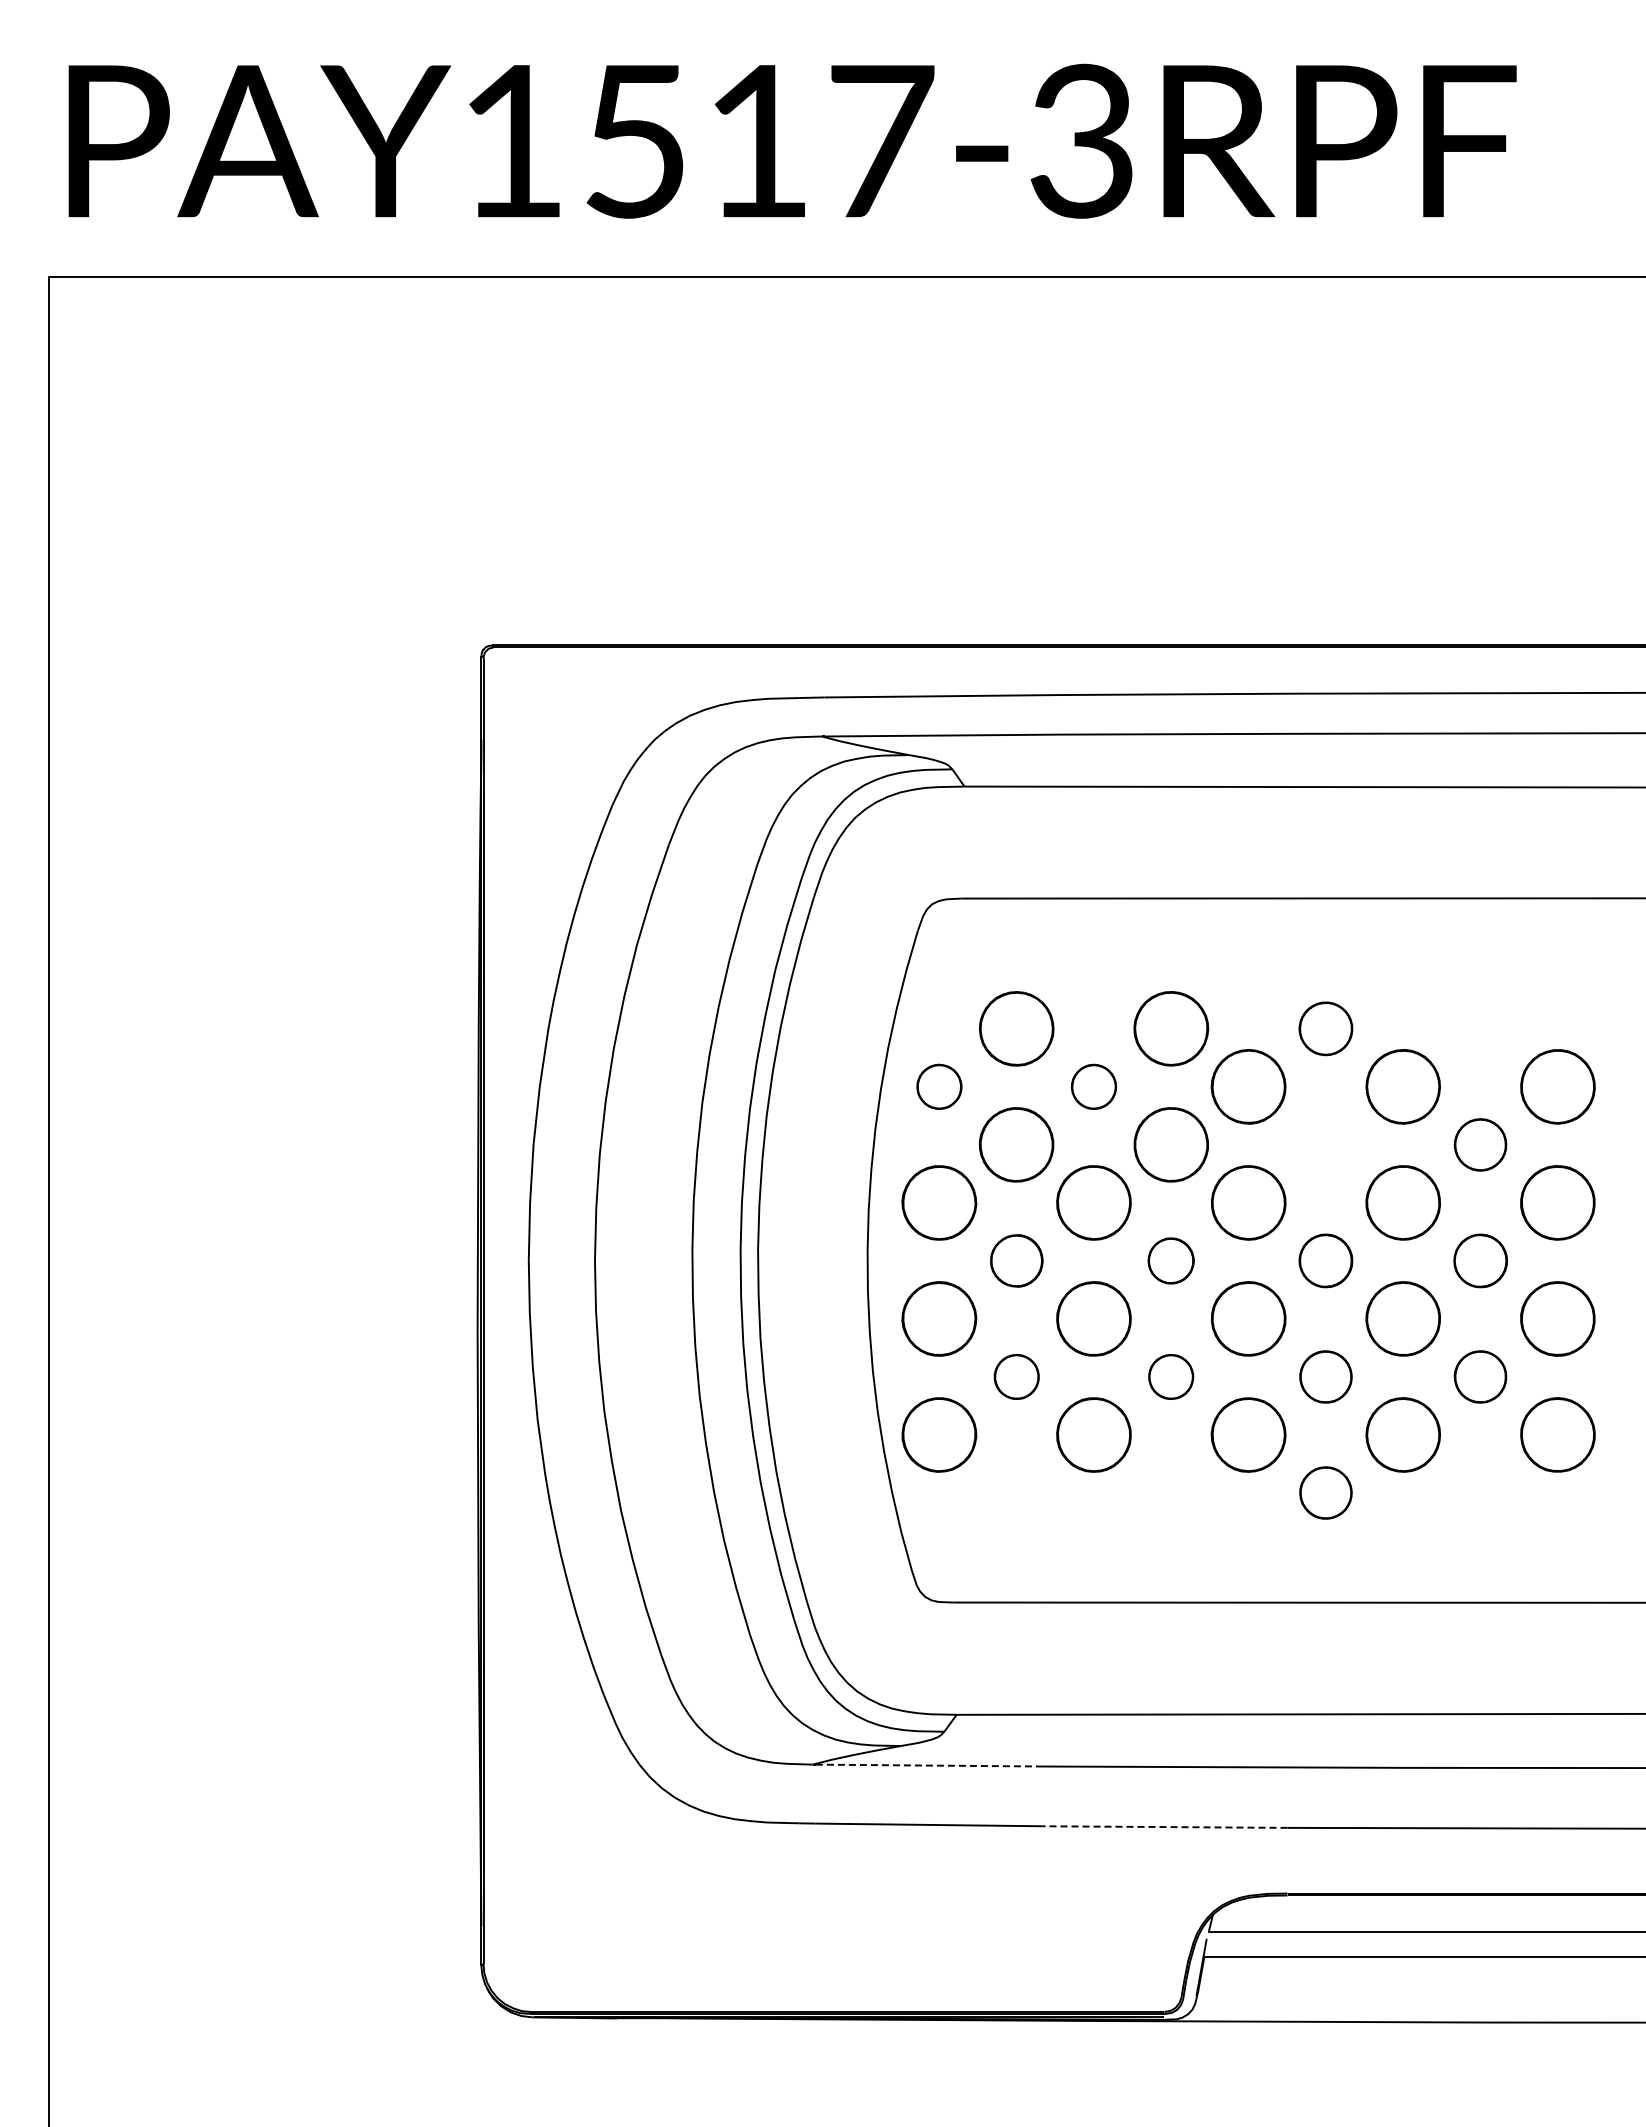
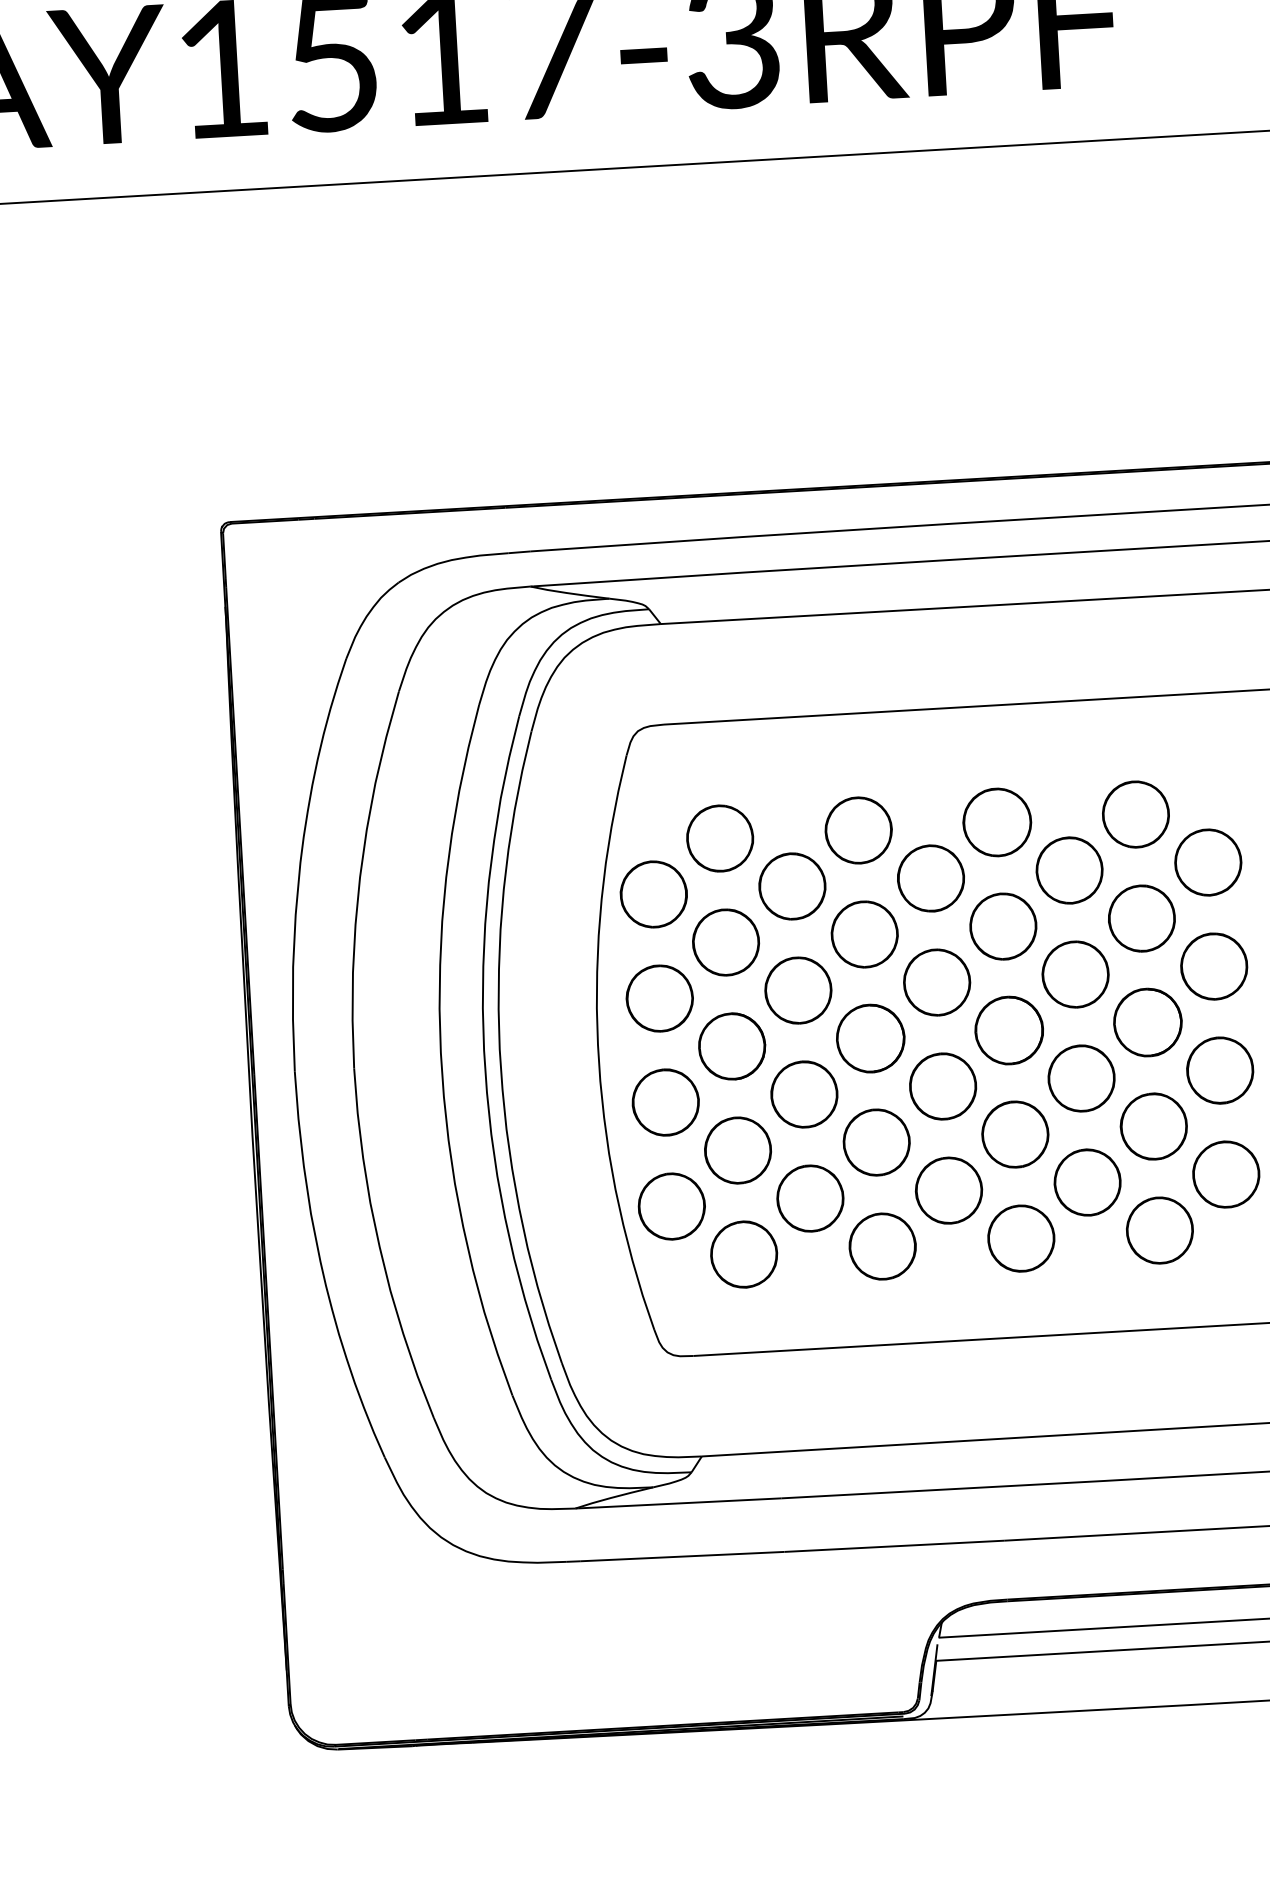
part: (1325, 1028) -> (996, 822), size x1.43
part: (1480, 1028) -> (1135, 814), added
part: (939, 1086) -> (653, 894), size x1.67
part: (1093, 1086) -> (791, 886), size x1.67
part: (1325, 1144) -> (1002, 926), added
part: (1480, 1144) -> (1141, 918), size x1.43
part: (1016, 1260) -> (731, 1046), size x1.43
part: (1170, 1260) -> (869, 1038), size x1.67
part: (1325, 1260) -> (1008, 1030), size x1.43
part: (1480, 1260) -> (1147, 1022), size x1.43
part: (1016, 1376) -> (737, 1150), size x1.67
part: (1170, 1376) -> (875, 1142), size x1.67
part: (1325, 1376) -> (1014, 1134), size x1.43
part: (1480, 1376) -> (1153, 1126), size x1.43
part: (1016, 1492) -> (743, 1254), added
part: (1171, 1492) -> (882, 1246), added
part: (1325, 1492) -> (1020, 1238), size x1.43
part: (1480, 1492) -> (1159, 1230), added
line: (929, 1765) -> (680, 1503), dashed -> solid
line: (1164, 1827) -> (893, 1546), dashed -> solid

